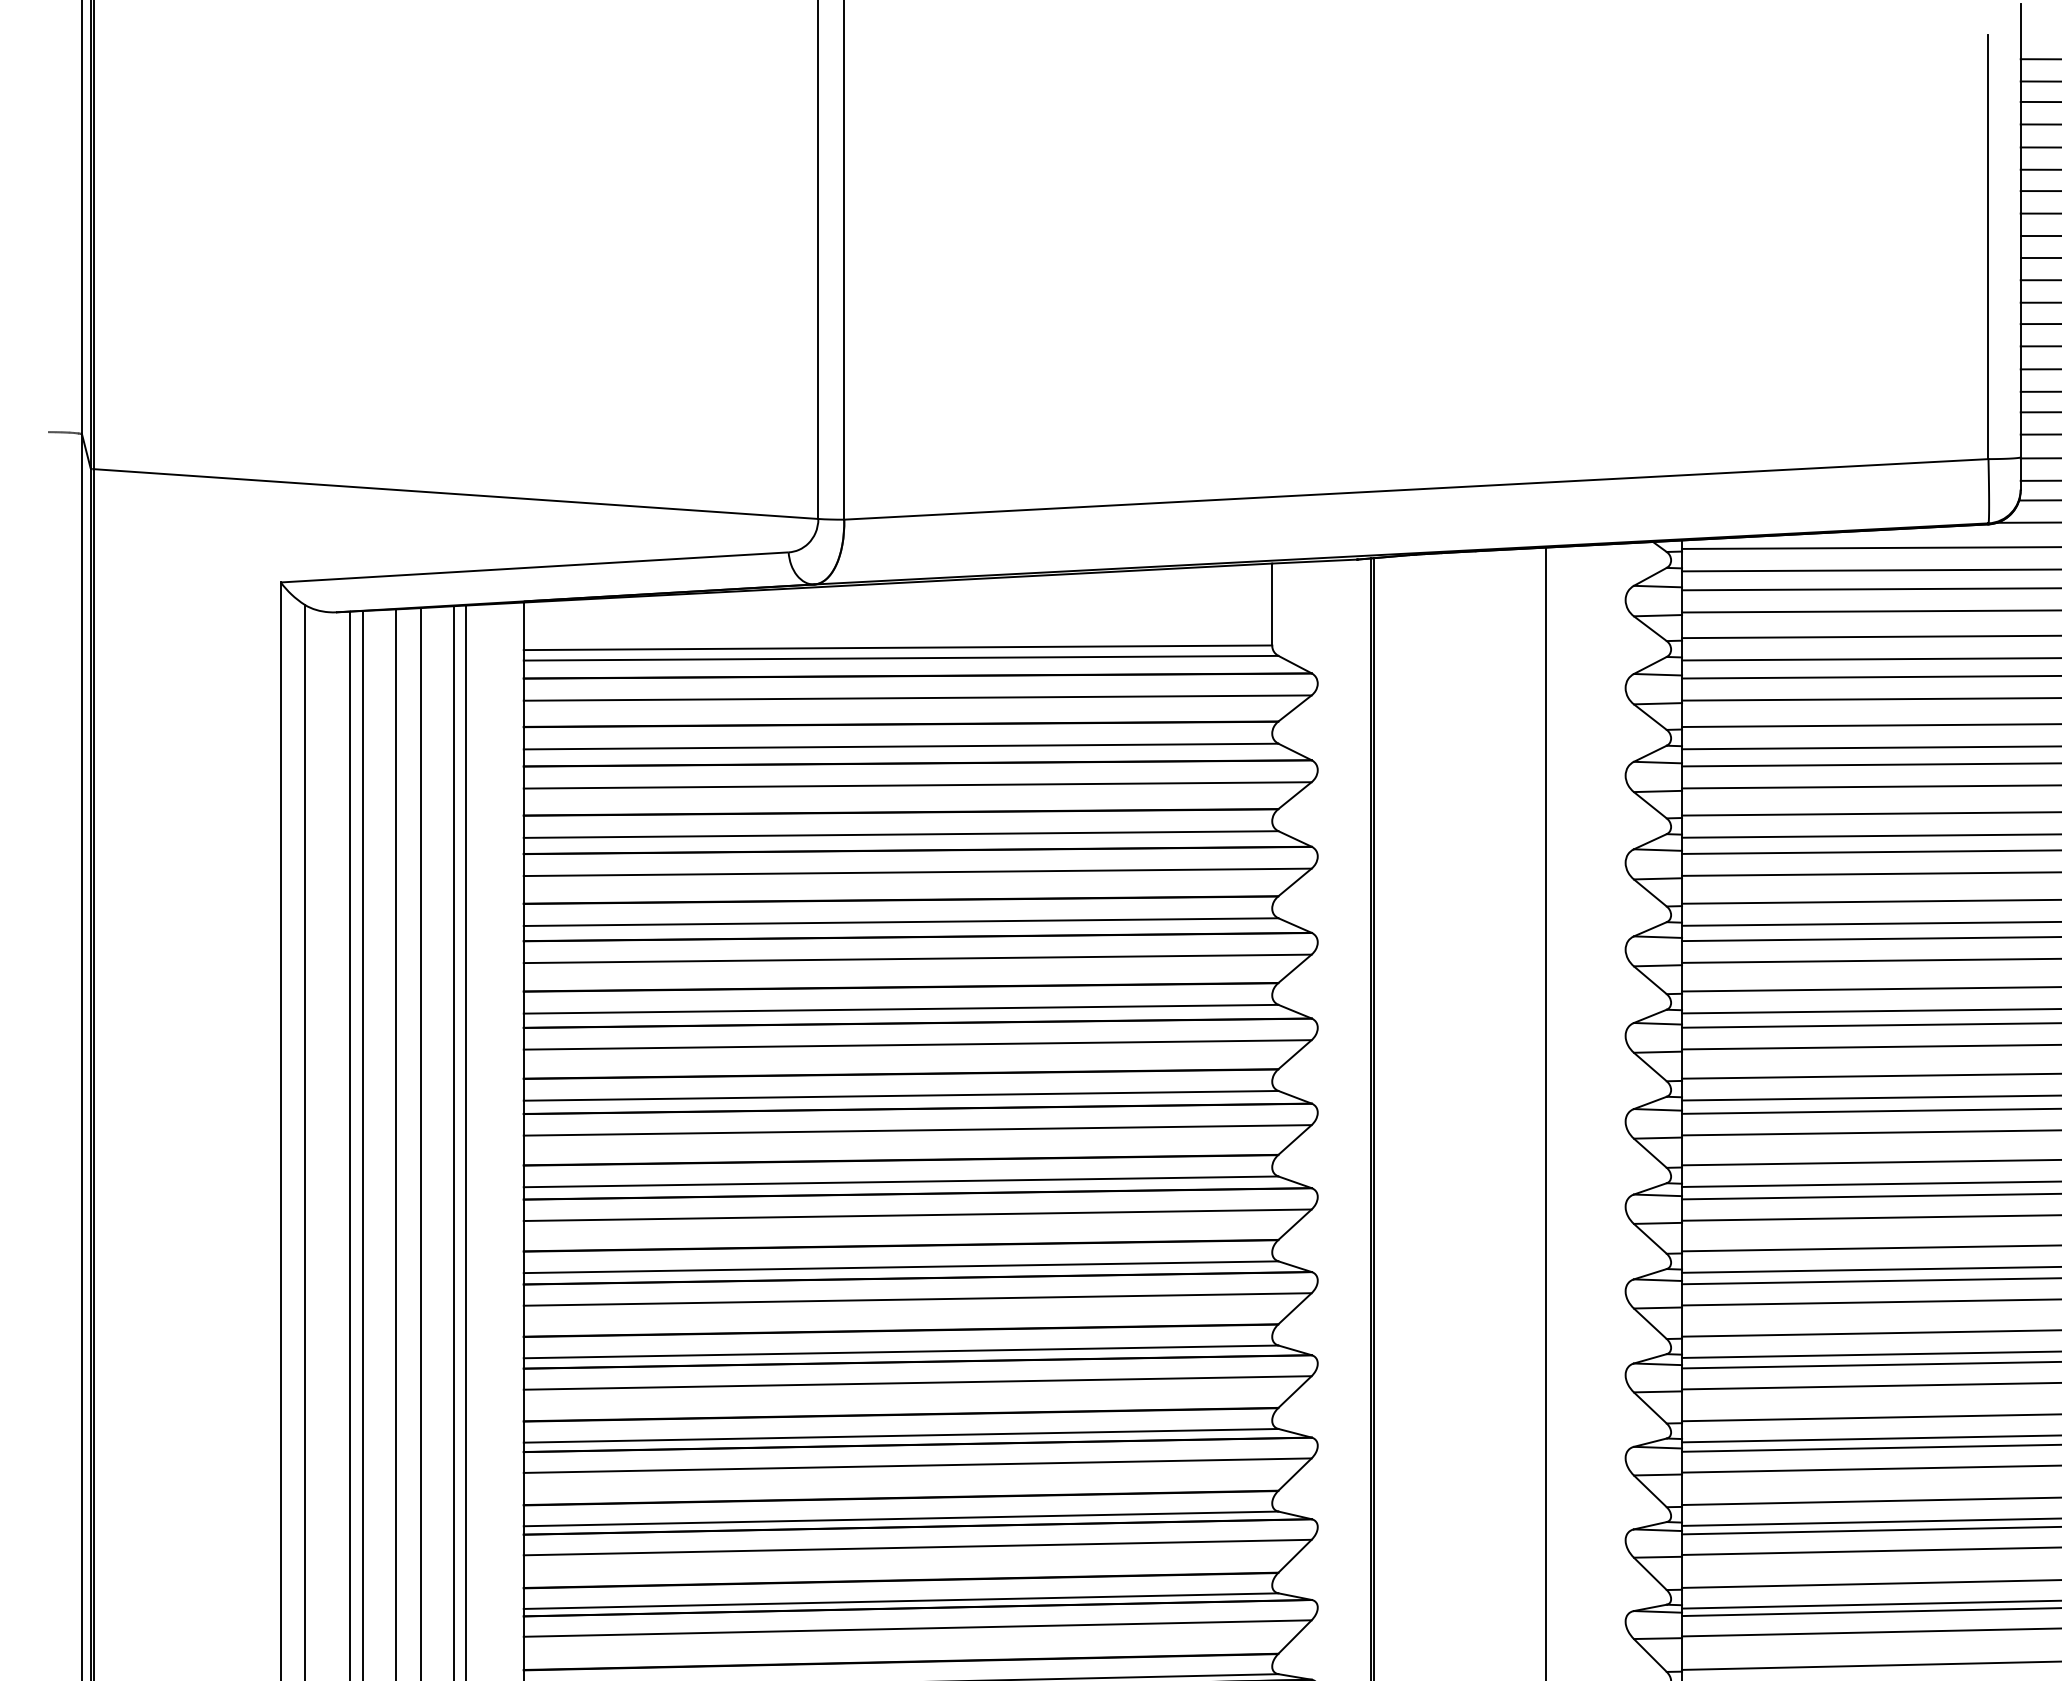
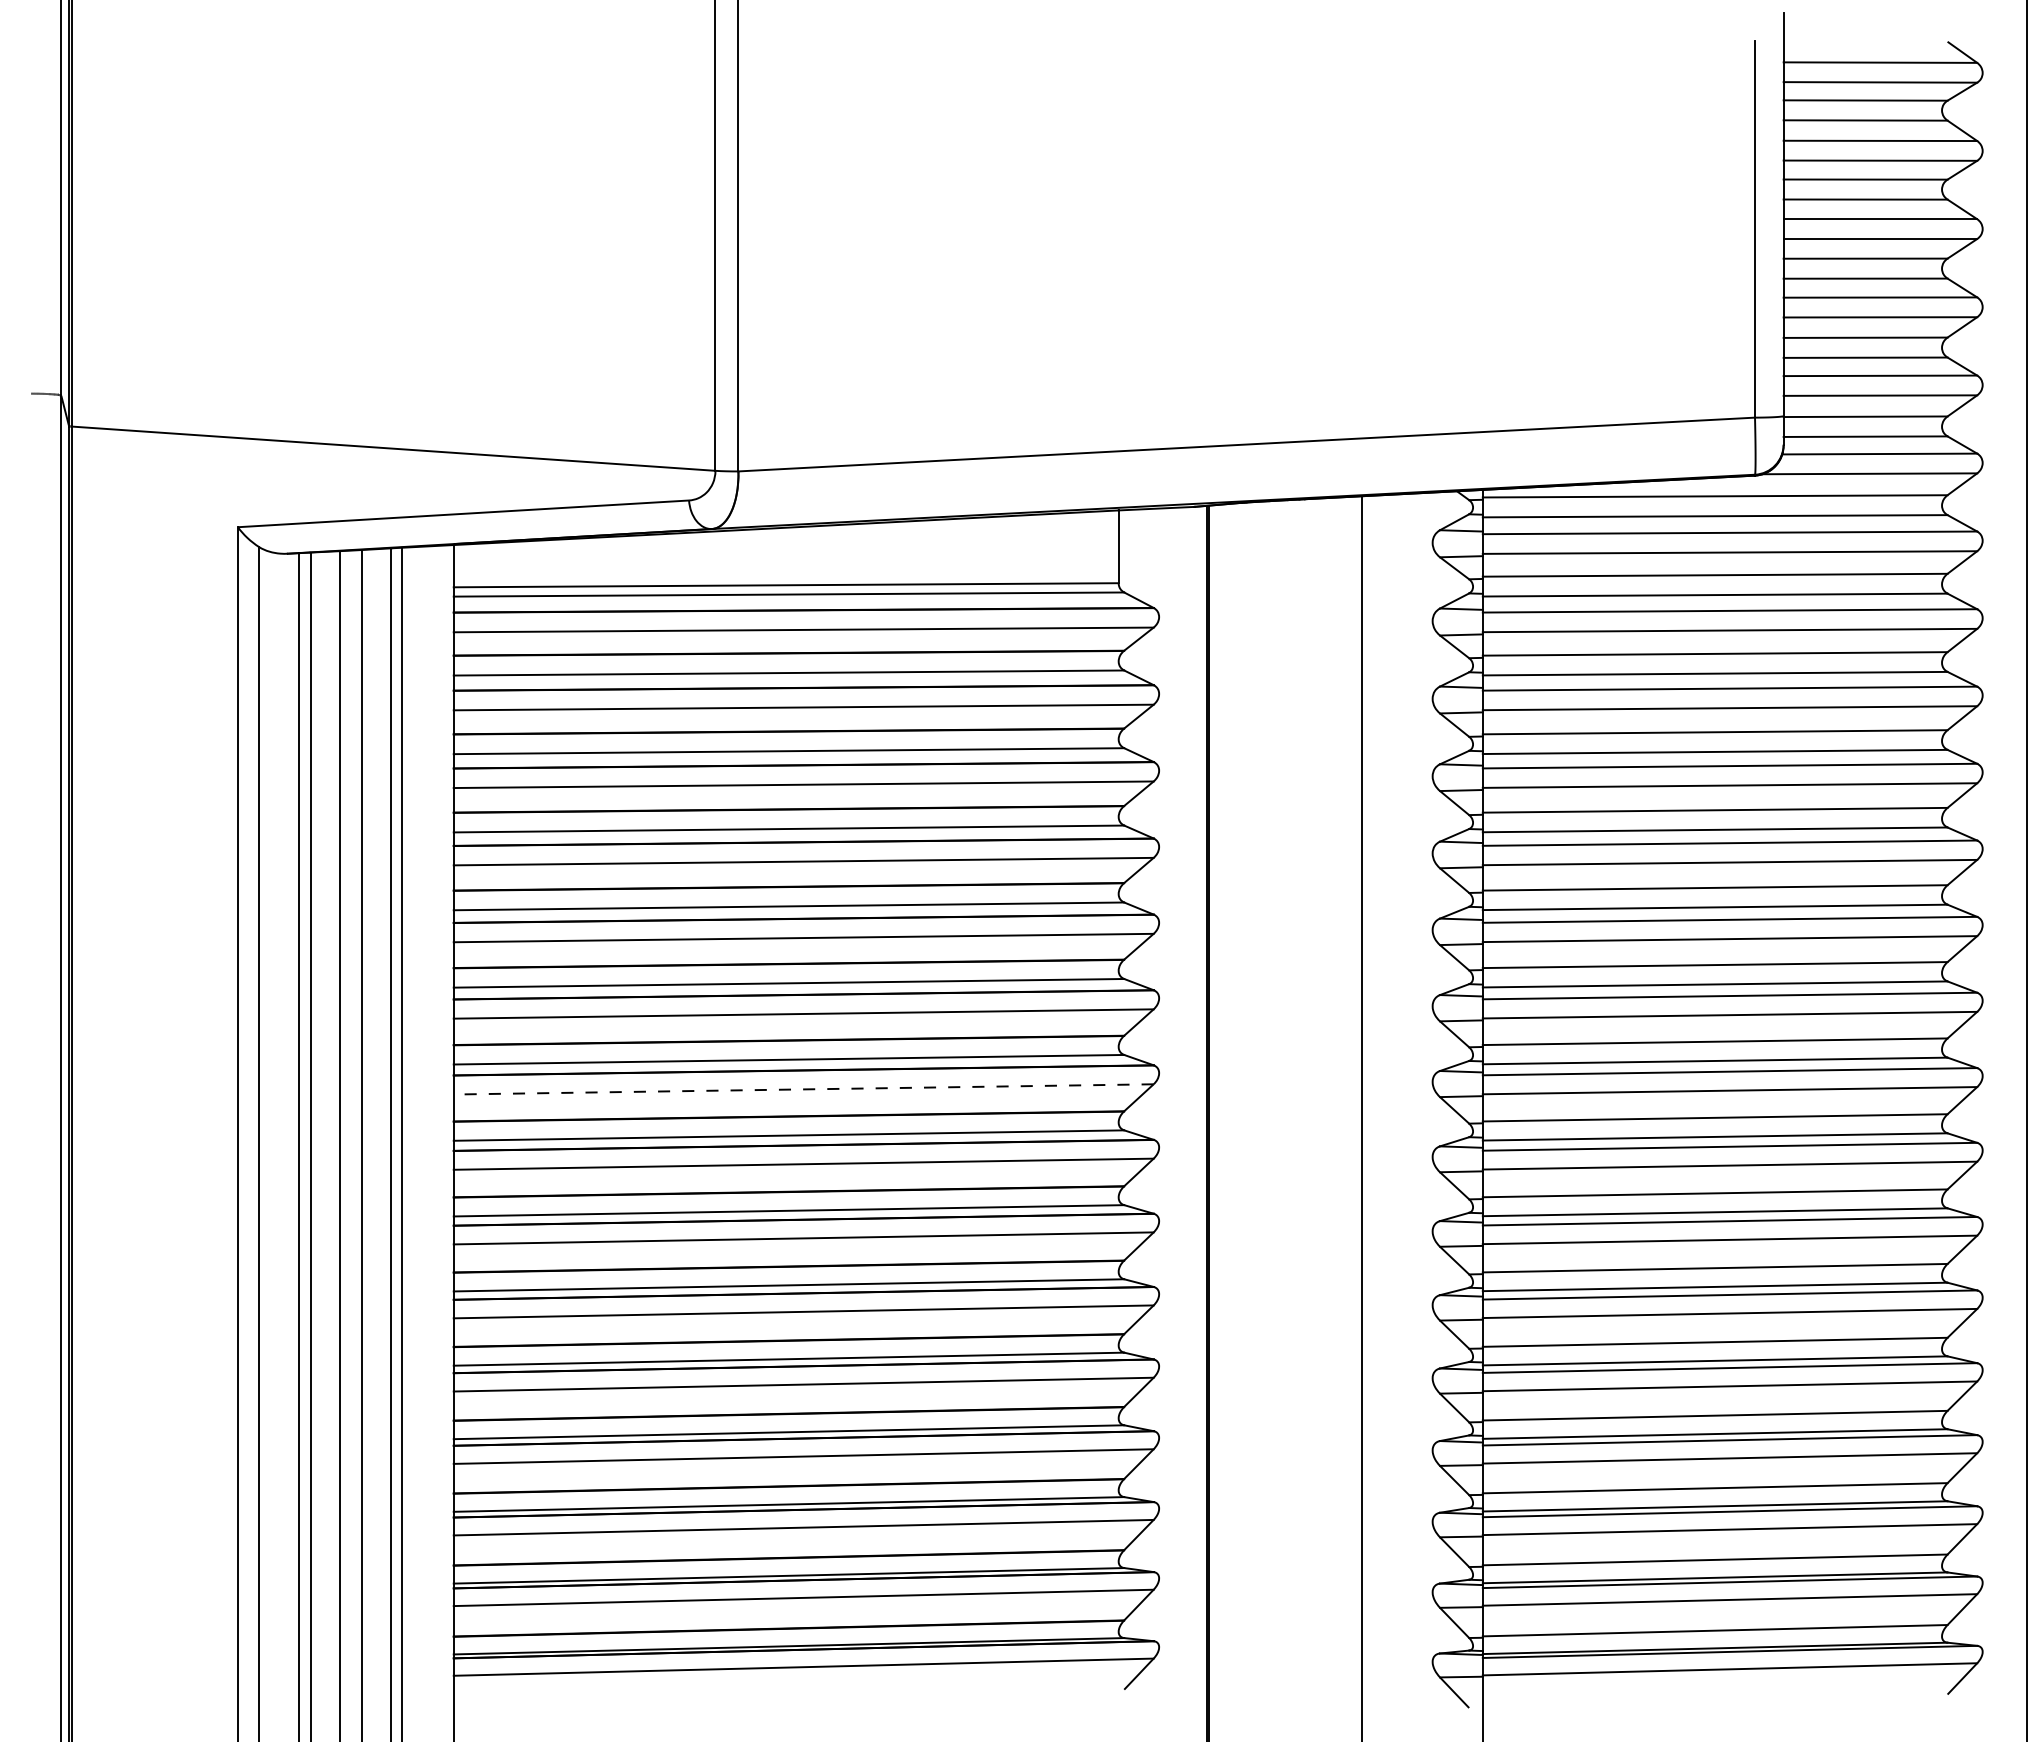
line: (917, 1215) -> (803, 1089), solid -> dashed

